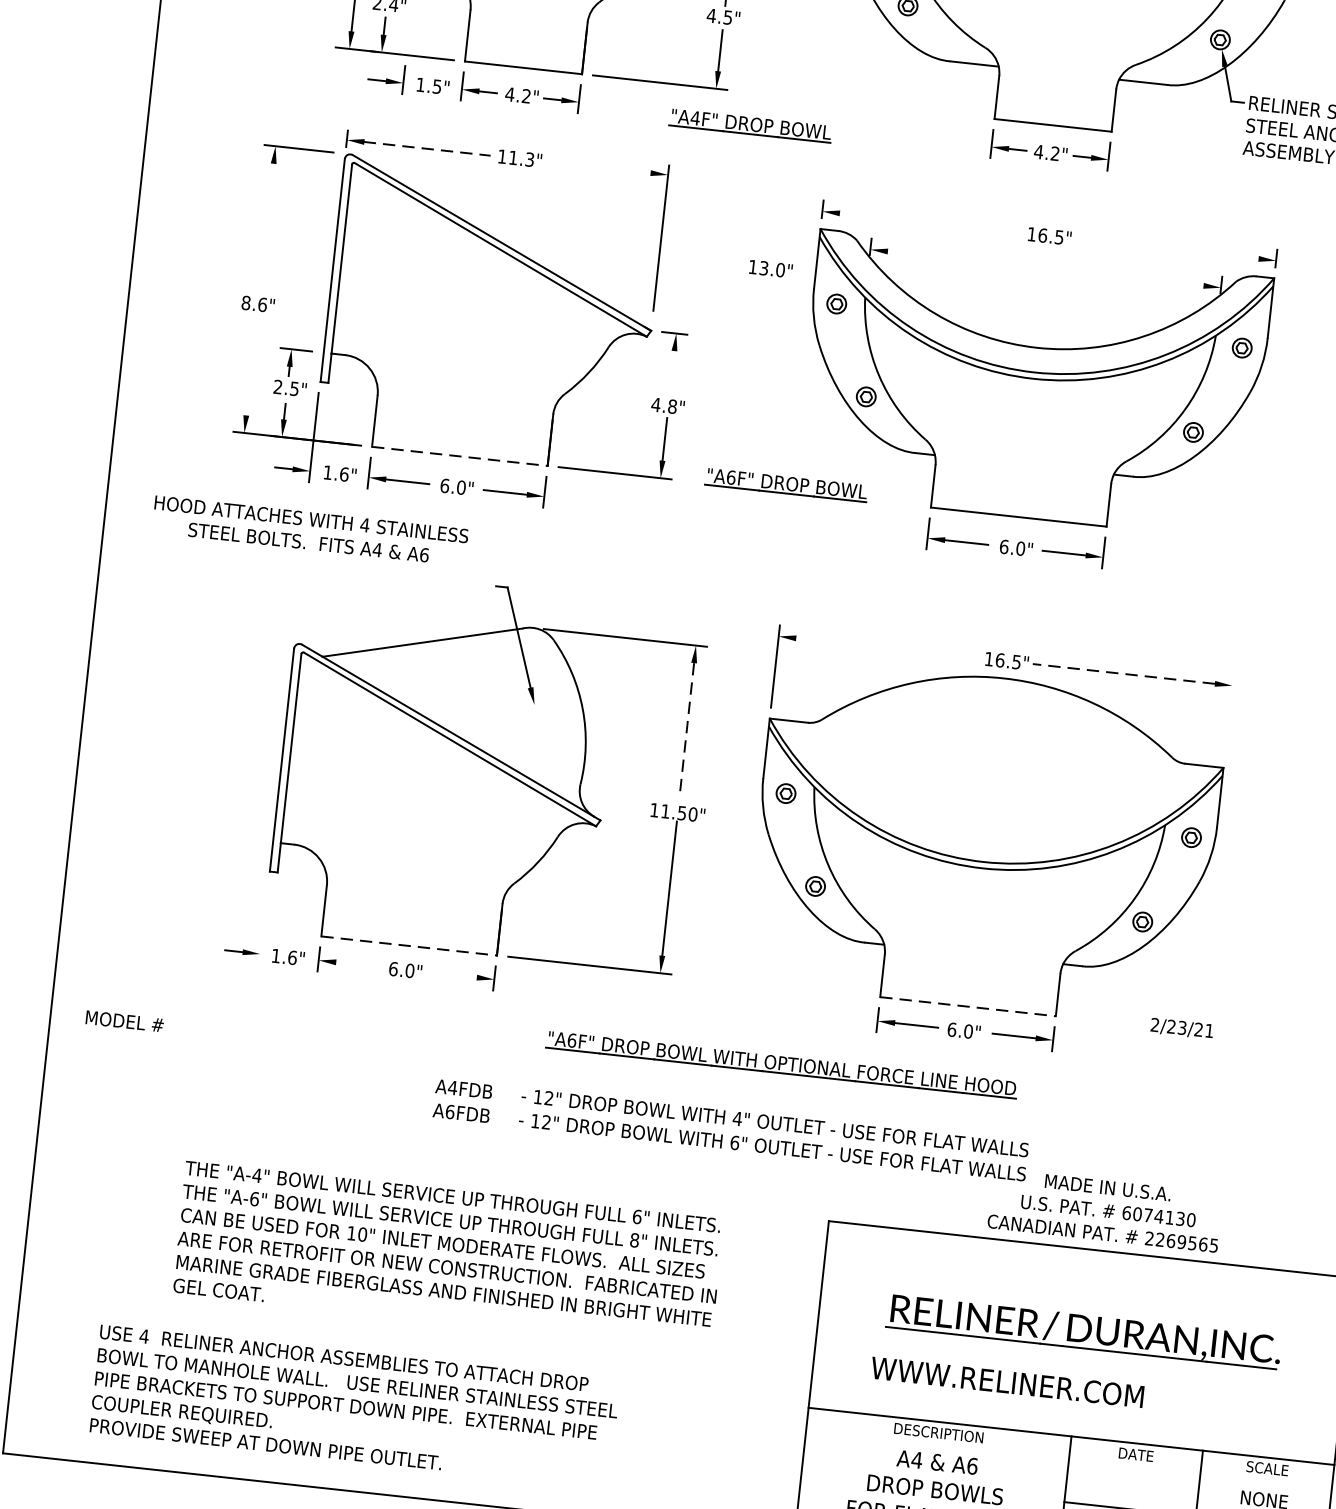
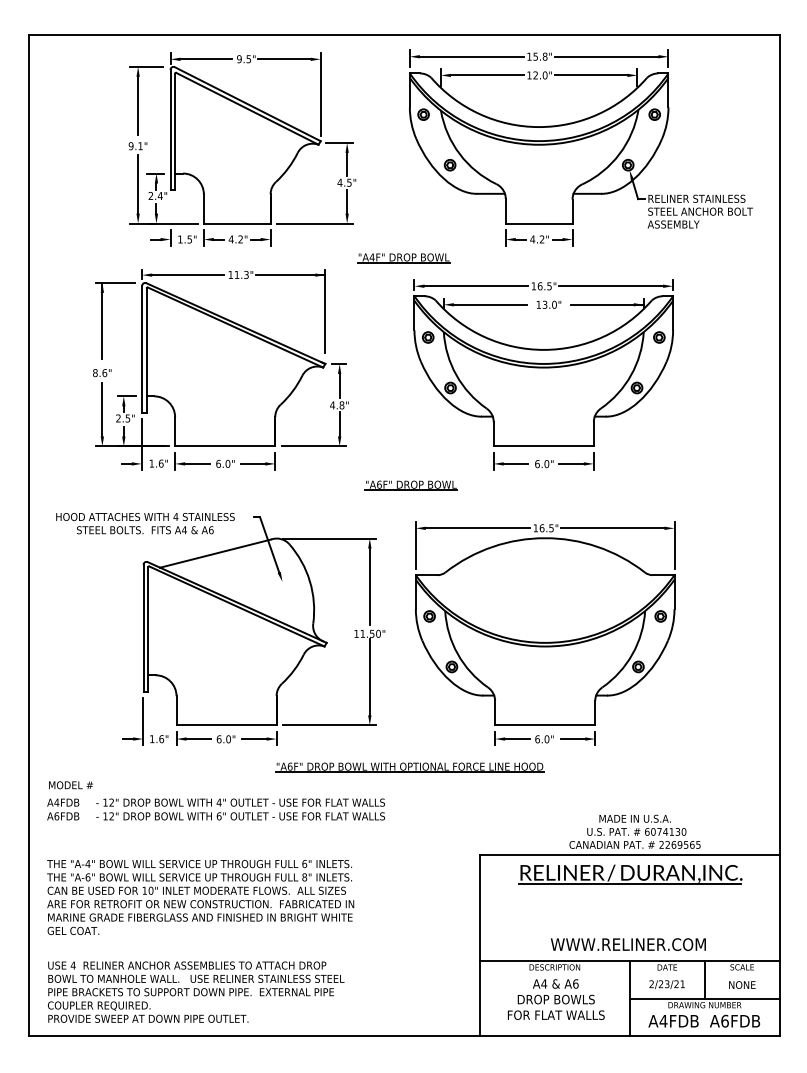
part: (750, 126) -> (403, 258), moved
line: (428, 149) -> (188, 275), dashed -> solid
line: (607, 169) -> (290, 275), added
line: (268, 212) -> (102, 320), added
line: (931, 223) -> (476, 286), added
line: (1168, 249) -> (611, 286), added
line: (950, 257) -> (489, 304), added
text: (770, 268) -> (548, 304), moved
line: (1157, 280) -> (607, 304), added
line: (251, 368) -> (102, 409), added
line: (671, 371) -> (339, 385), added
line: (460, 456) -> (225, 446), dashed -> solid
part: (785, 484) -> (410, 485), moved
text: (310, 530) -> (145, 523), moved
line: (886, 648) -> (477, 528), added
line: (1123, 674) -> (612, 528), dashed -> solid
line: (1229, 715) -> (674, 545), added
line: (686, 731) -> (369, 587), dashed -> solid
line: (264, 923) -> (143, 721), added
line: (410, 946) -> (227, 725), dashed -> solid
line: (357, 965) -> (198, 739), added
line: (455, 976) -> (254, 739), added
line: (968, 1007) -> (545, 725), dashed -> solid
text: (1181, 1028) -> (666, 984), moved
part: (781, 1064) -> (409, 767), moved
text: (729, 1130) -> (215, 809), moved
text: (448, 1255) -> (200, 897), moved
part: (1084, 1331) -> (630, 874), moved
text: (1007, 1382) -> (628, 944), moved
text: (355, 1405) -> (196, 991), moved

